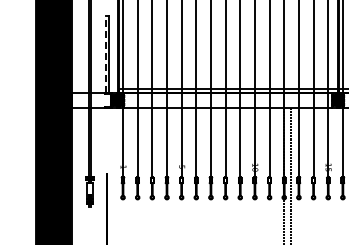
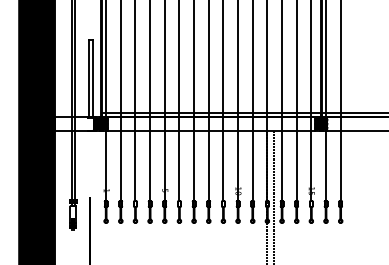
line: (105, 53) -> (88, 77), dashed -> solid

